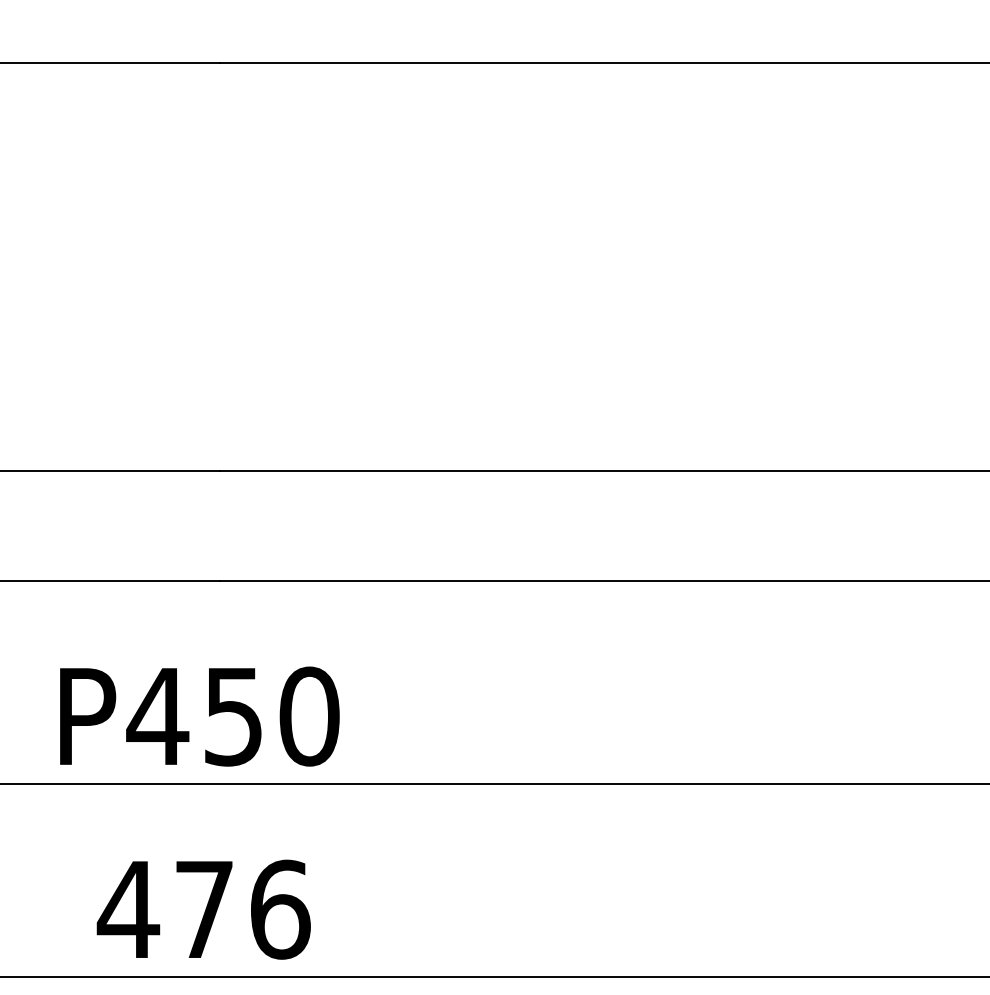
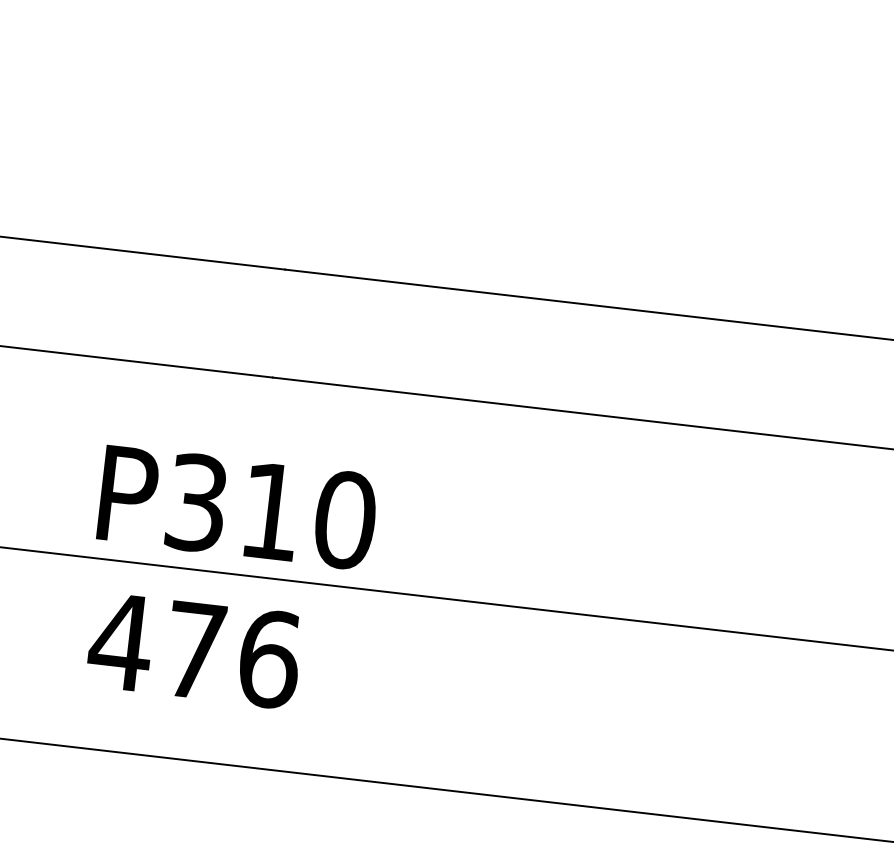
text: (193, 716) -> (231, 506), P450 -> P310
text: (203, 909) -> (194, 650), moved

